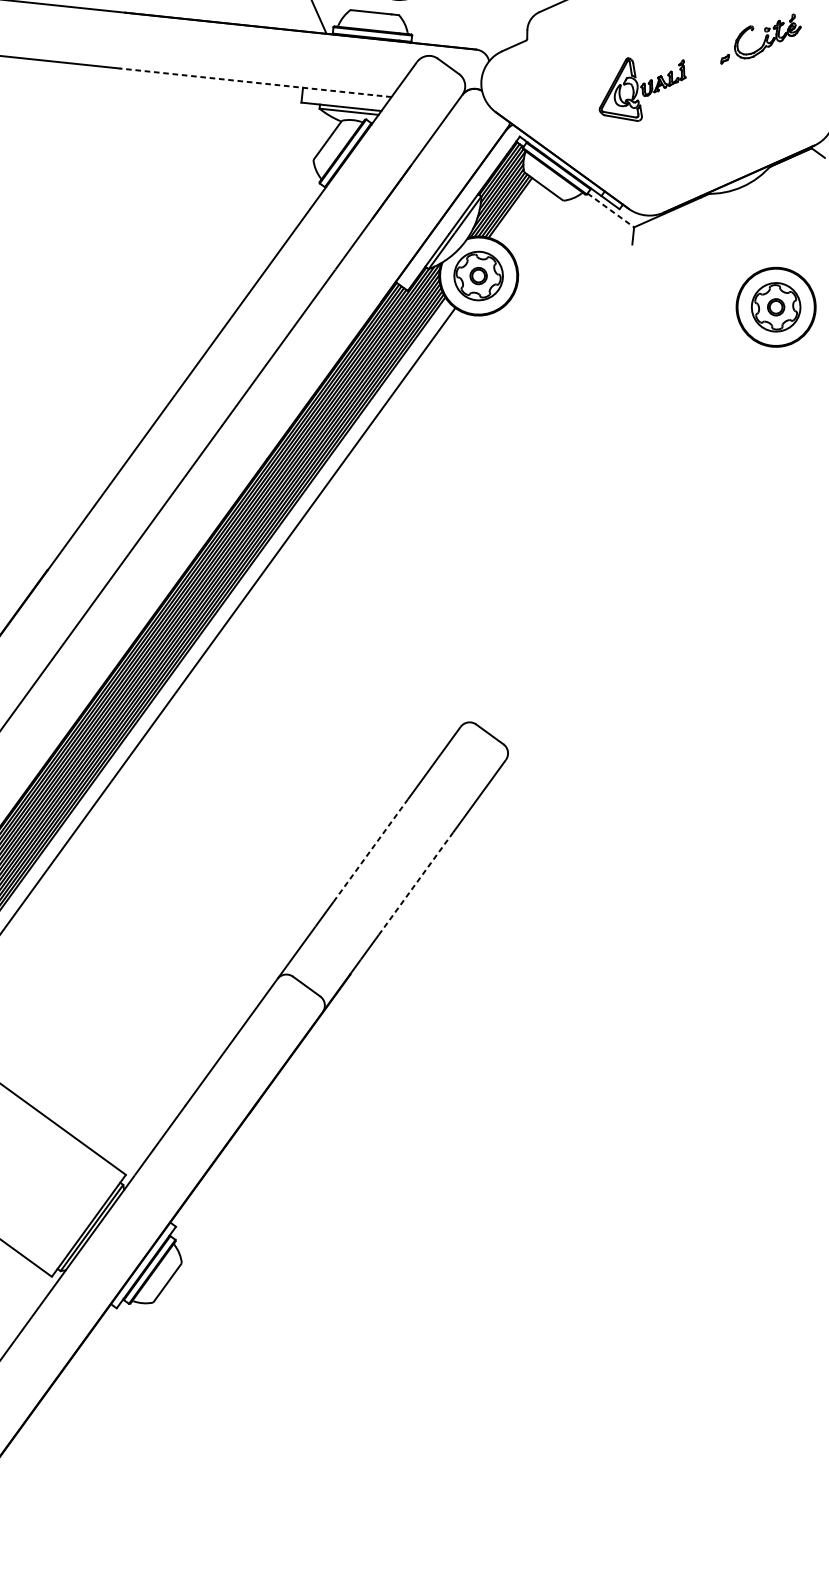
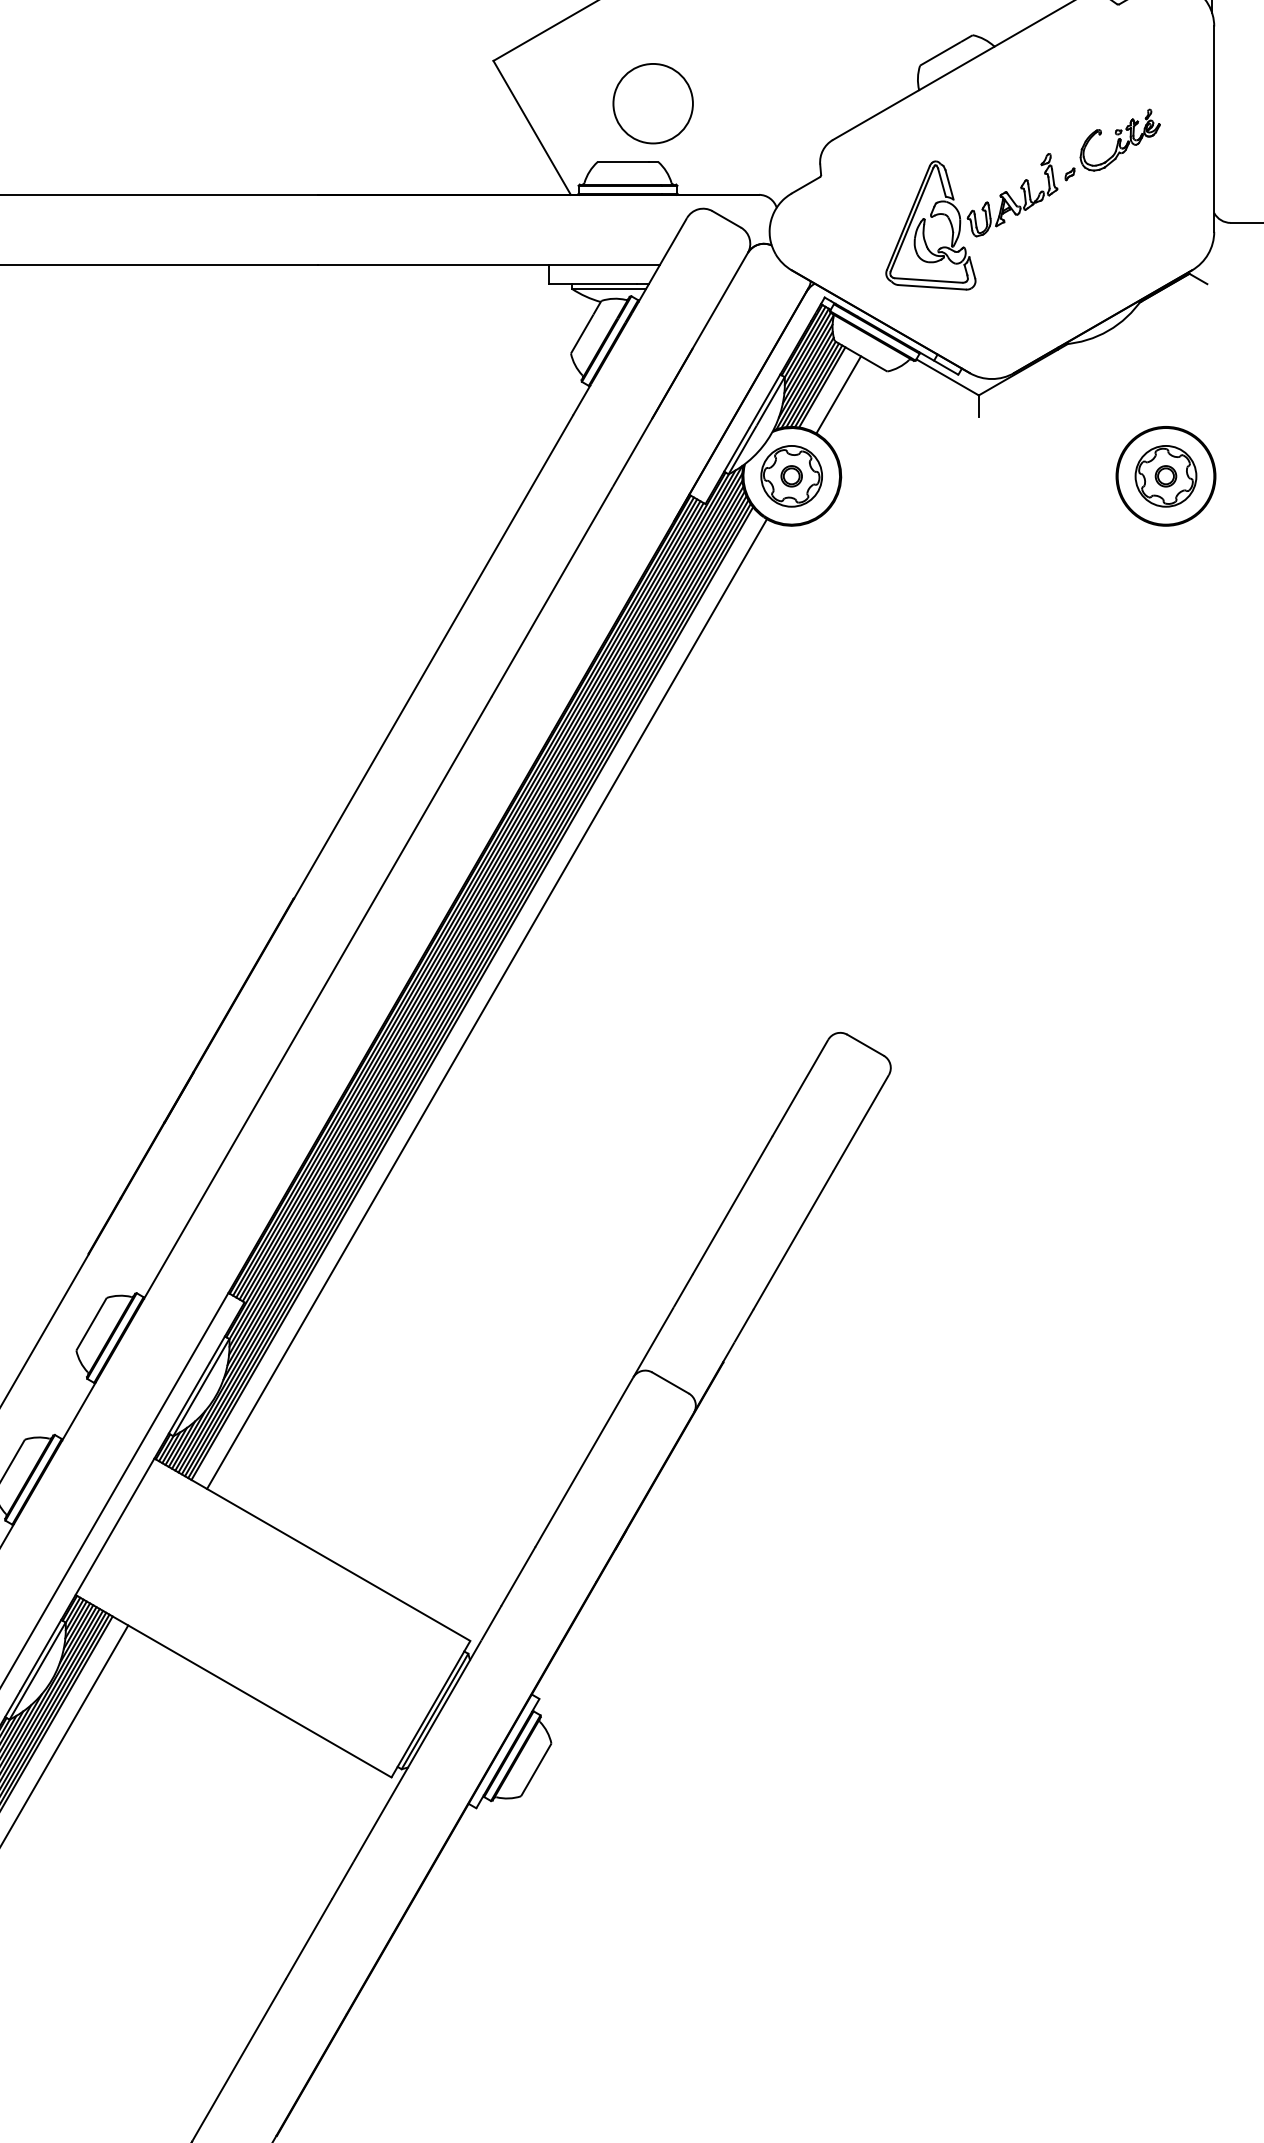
line: (255, 83) -> (488, 265), dashed -> solid
part: (642, 88) -> (971, 221), size x1.67
line: (611, 210) -> (948, 377), dashed -> solid
line: (522, 214) -> (838, 394), added
line: (370, 849) -> (732, 1204), dashed -> solid
line: (416, 883) -> (793, 1240), dashed -> solid

